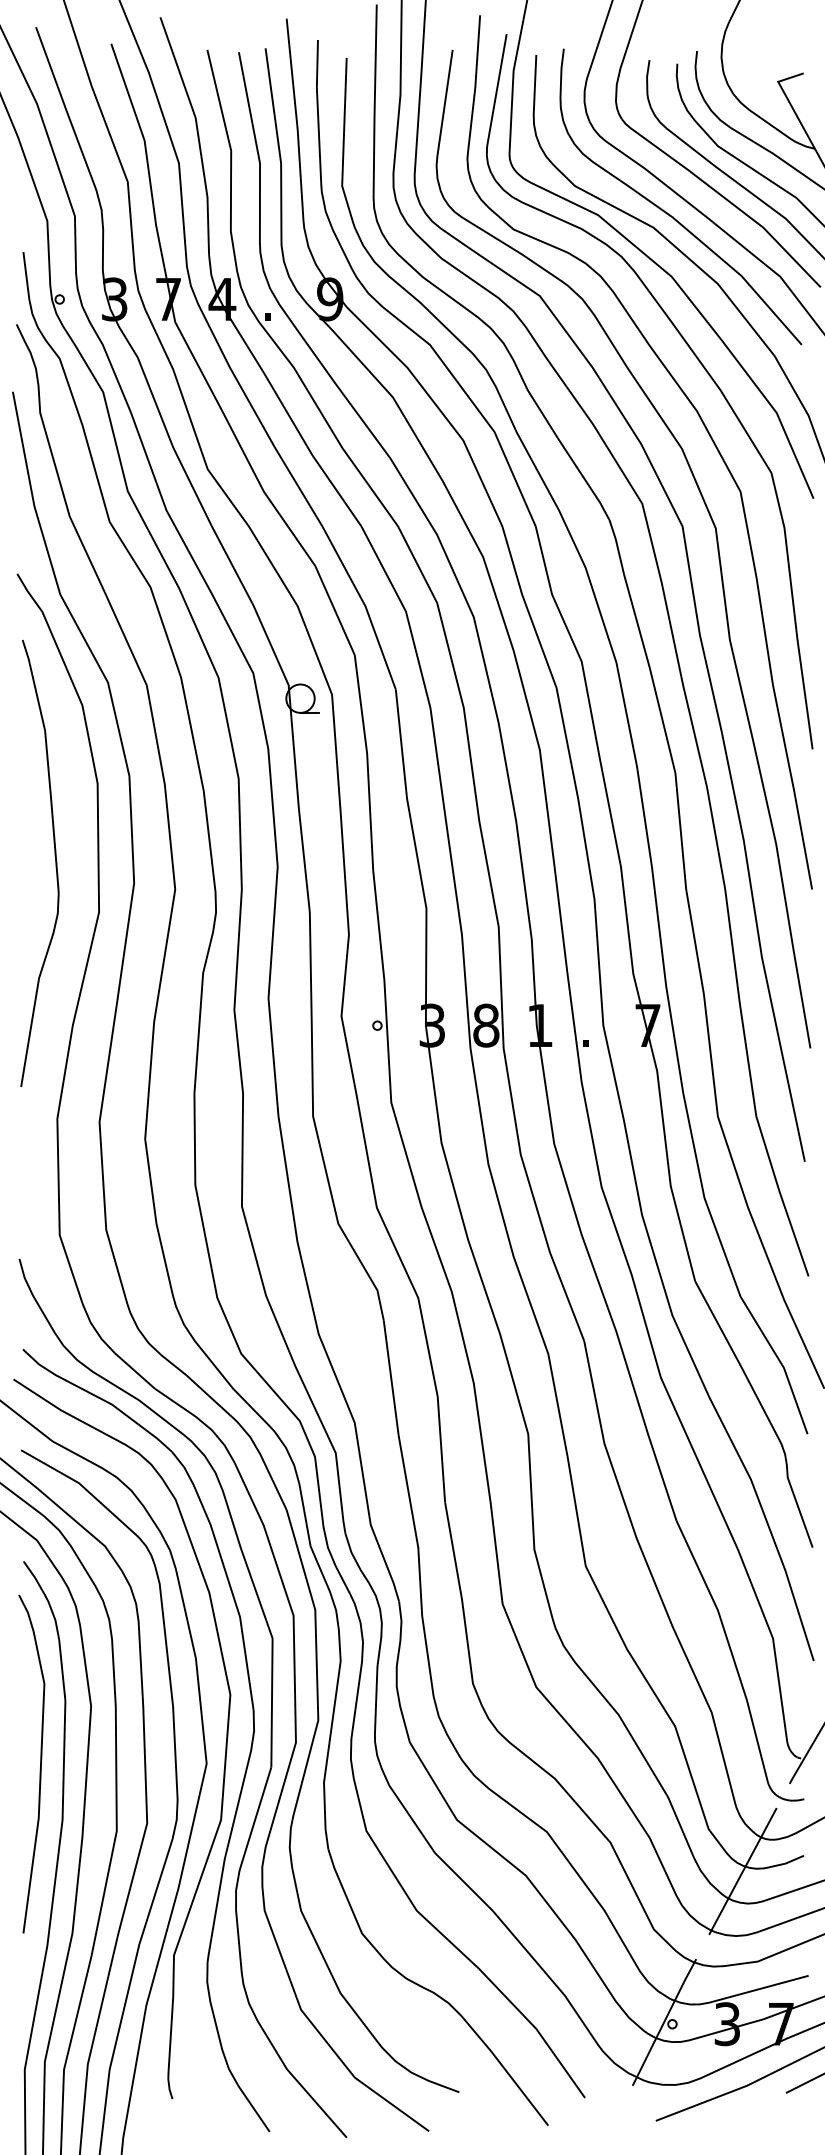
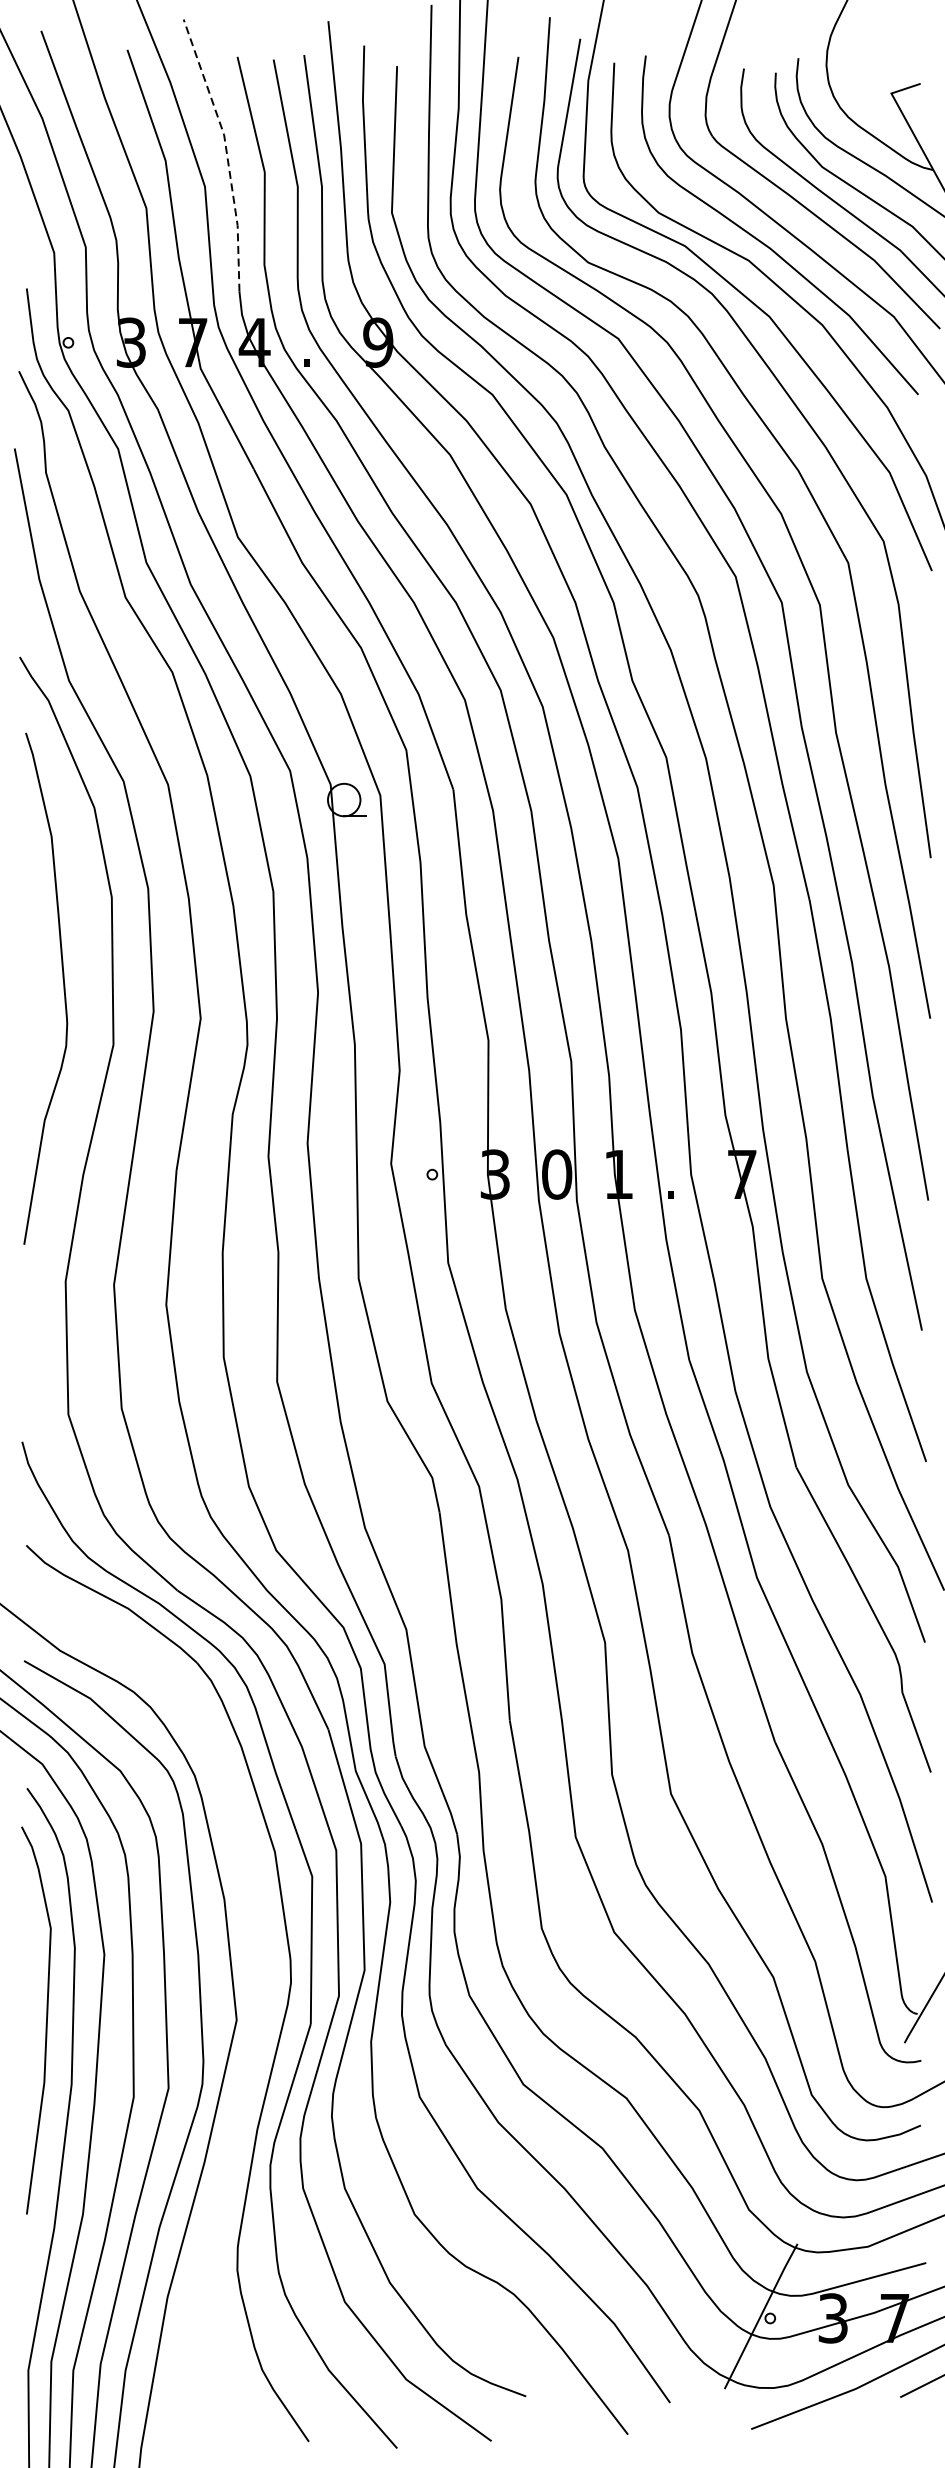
line: (198, 133) -> (227, 152), solid -> dashed
text: (486, 1025) -> (557, 1174), 8 -> 0
curve: (225, 1743) -> (258, 1996), removed
line: (742, 1871) -> (850, 2143), removed

